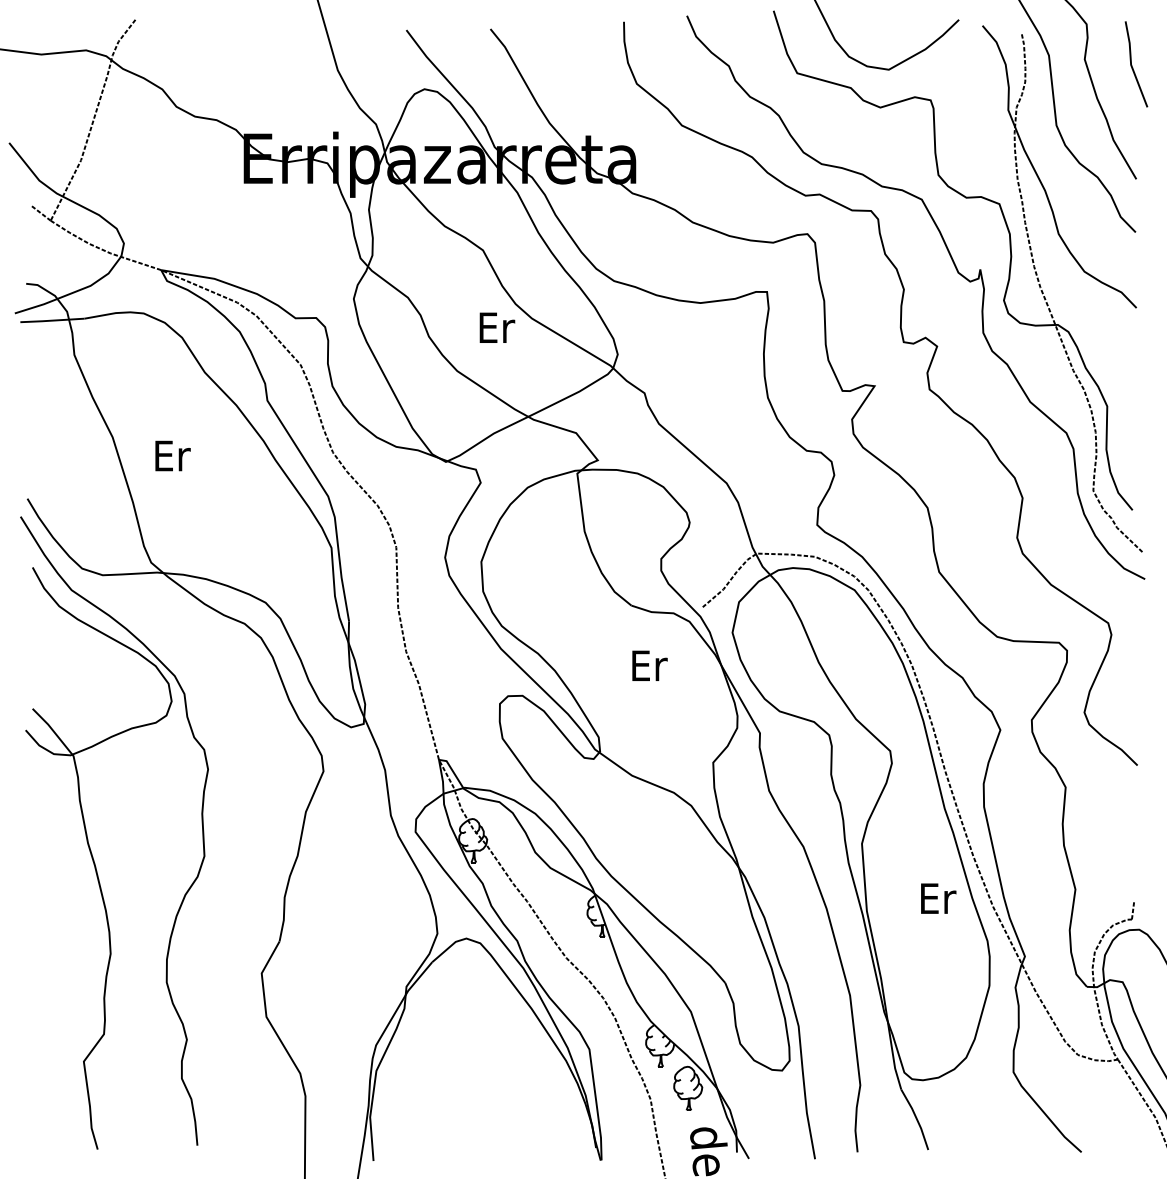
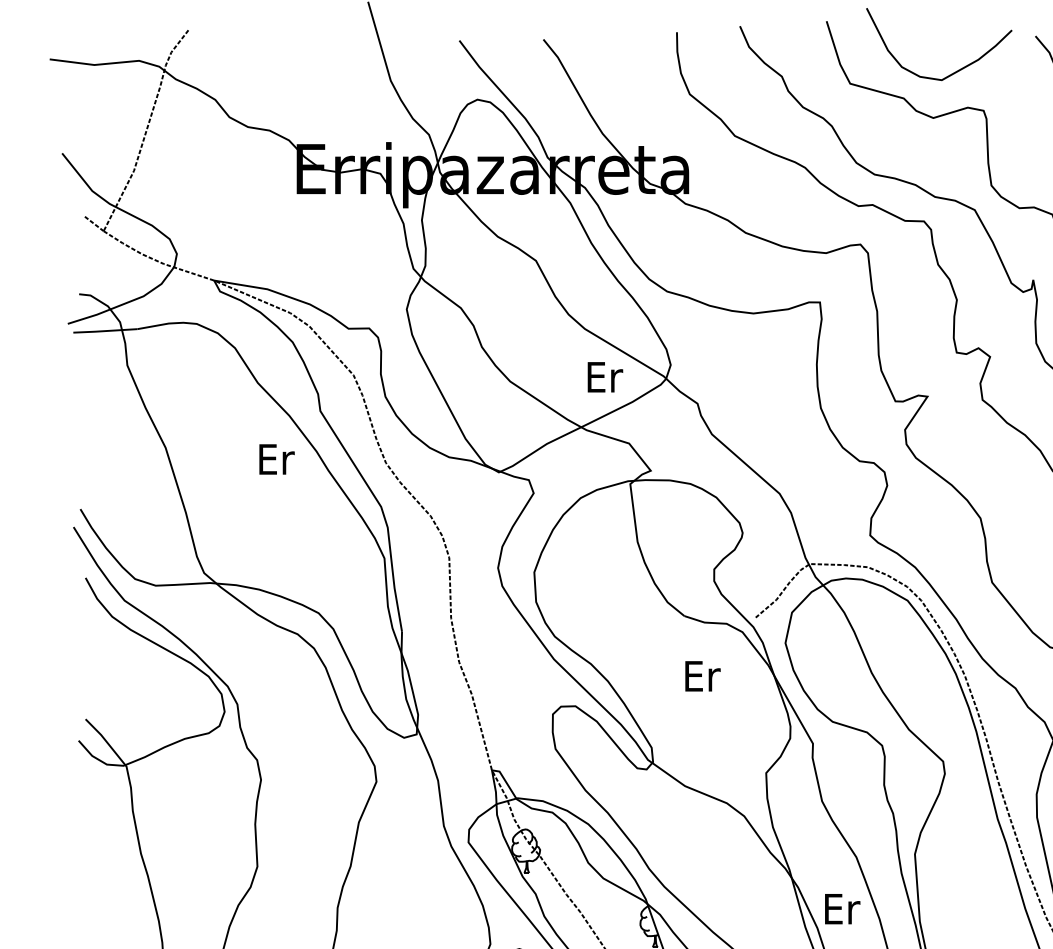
text: (497, 327) -> (605, 376), moved
text: (172, 455) -> (276, 458), moved
text: (938, 898) -> (842, 908), moved

